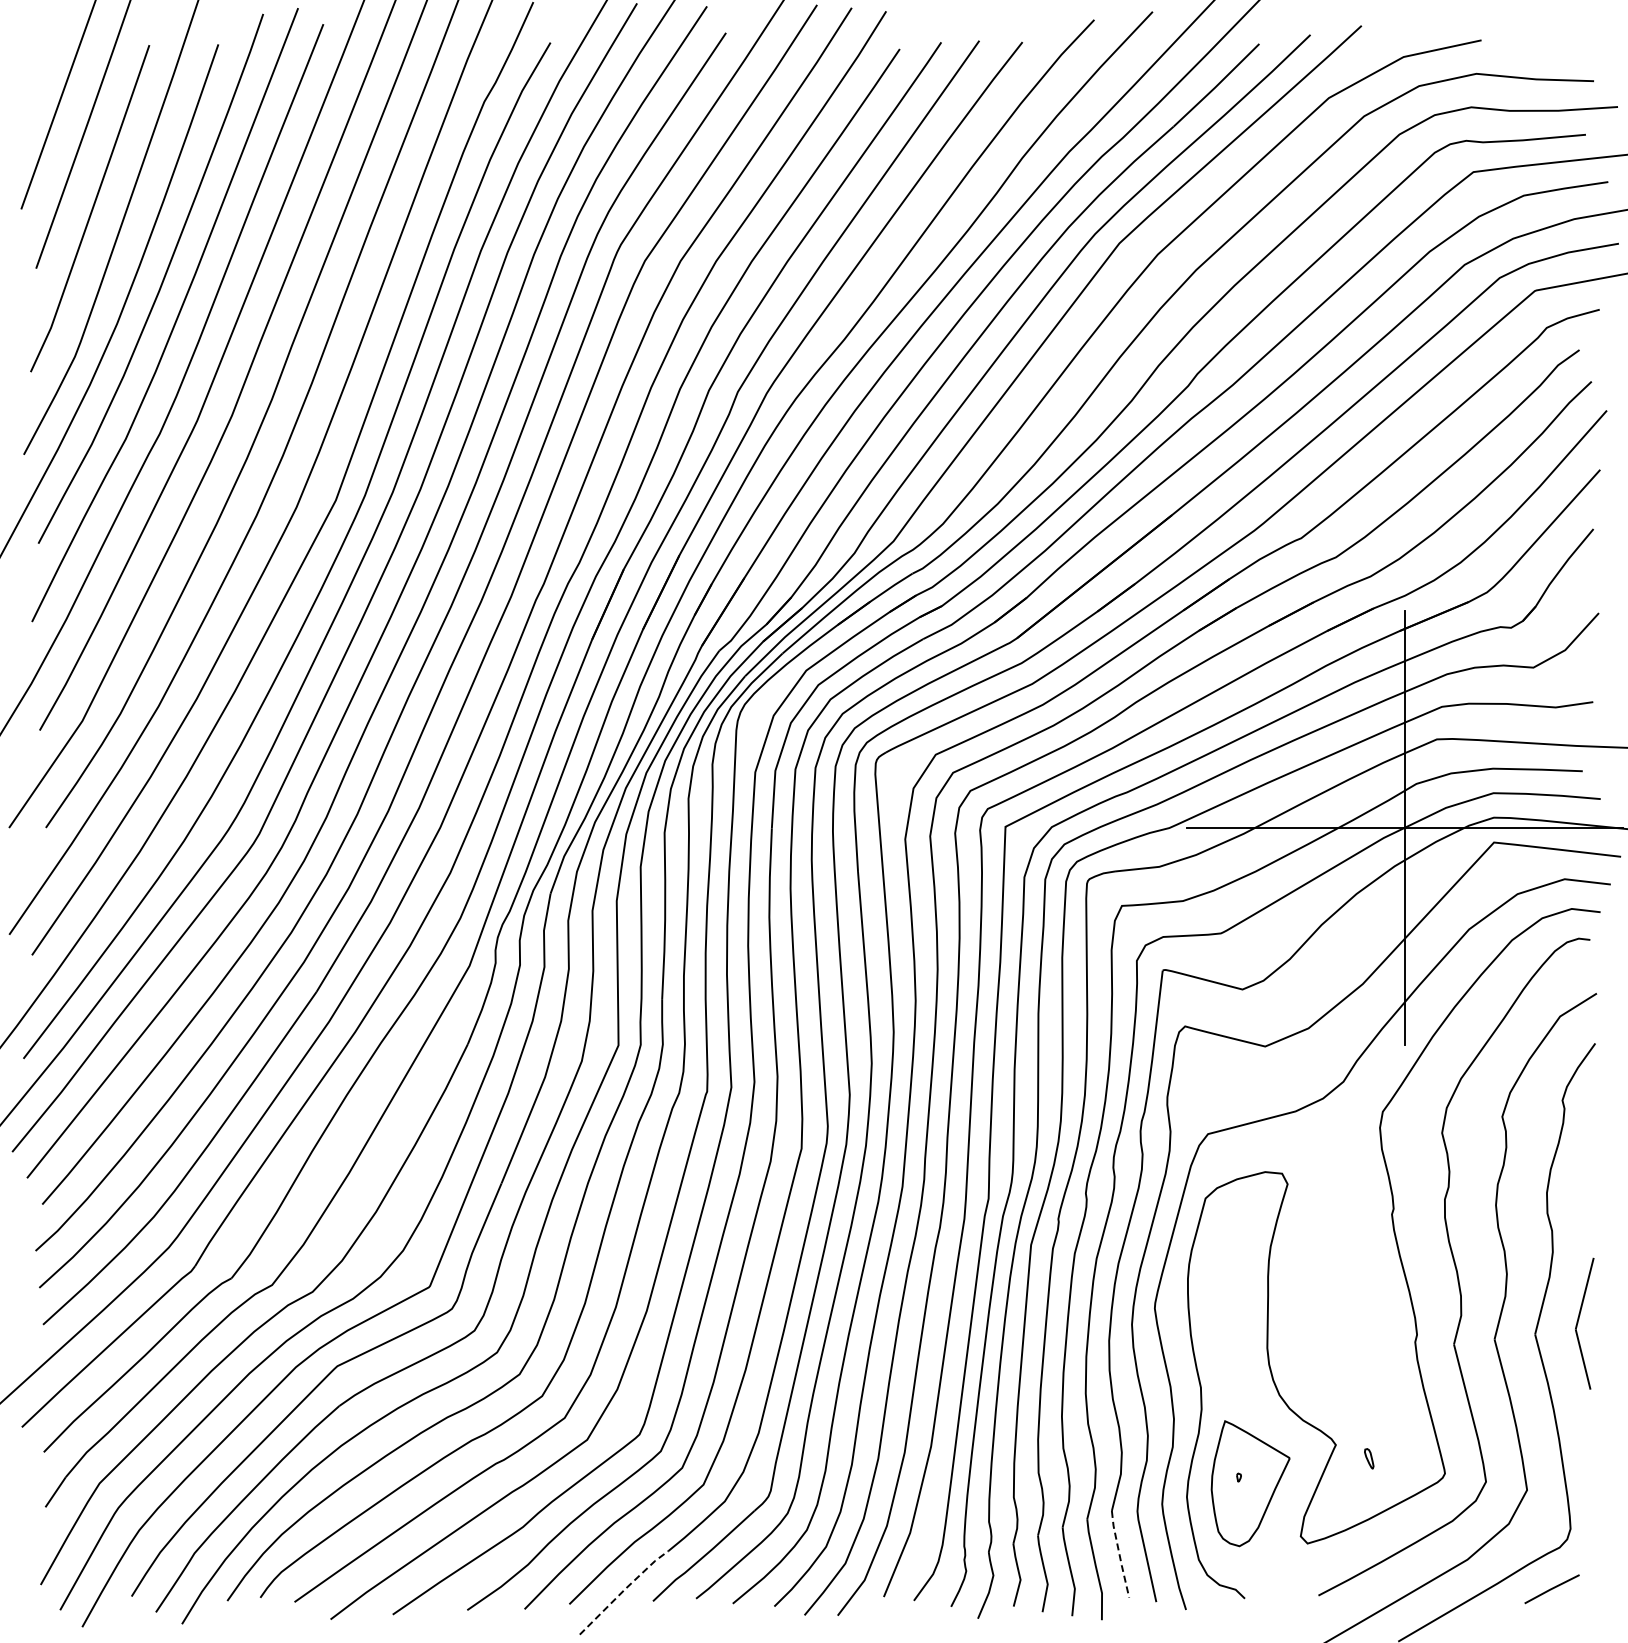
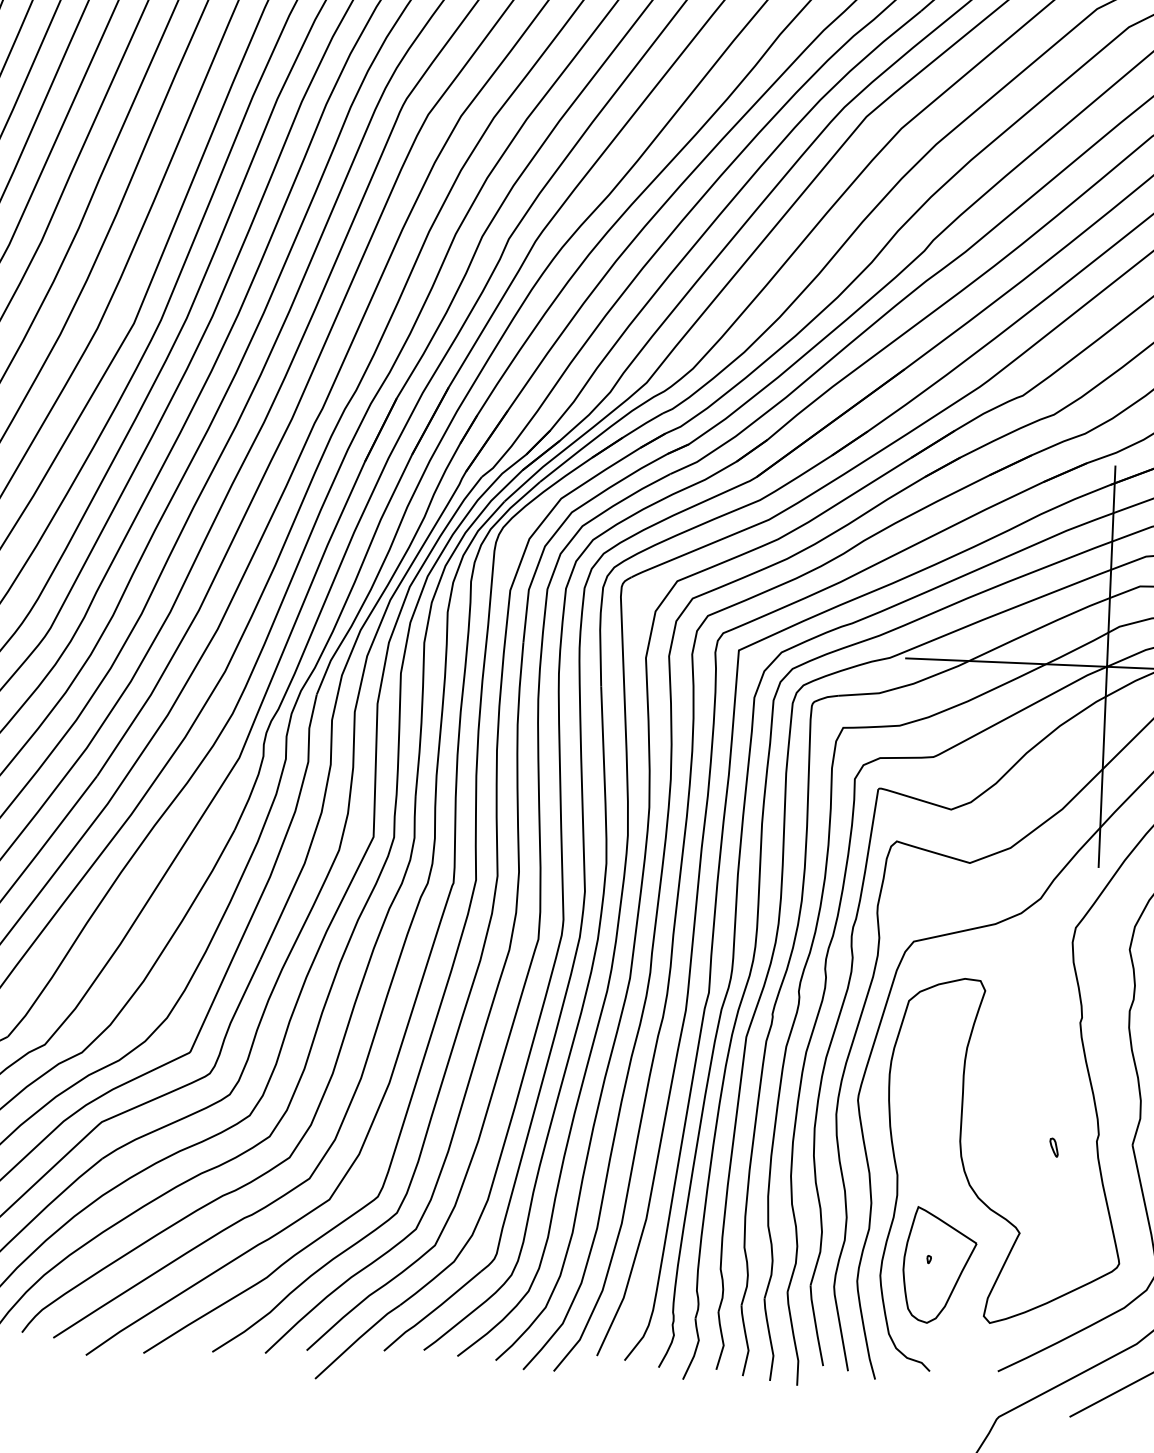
part: (1369, 1458) -> (1054, 1147), moved
line: (1119, 1553) -> (815, 1324), dashed -> solid
line: (624, 1590) -> (358, 1339), dashed -> solid

